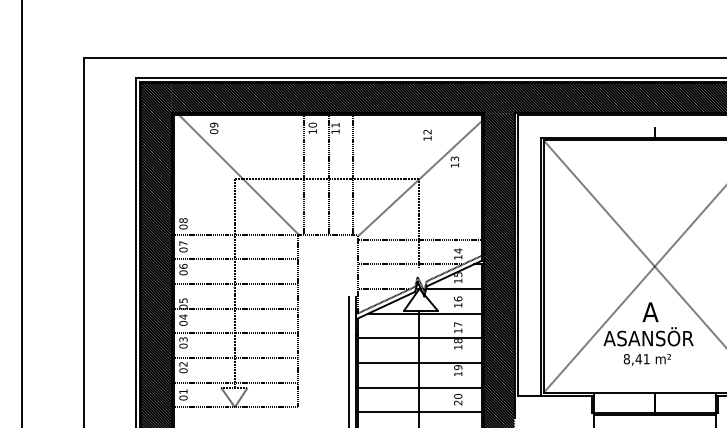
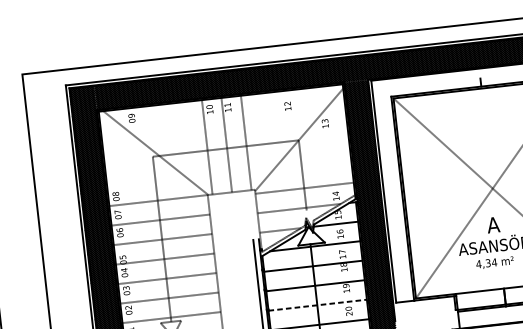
text: (427, 134) -> (287, 105), moved
text: (636, 359) -> (486, 263), 8,41 -> 4,34
line: (420, 387) -> (318, 305), solid -> dashed

